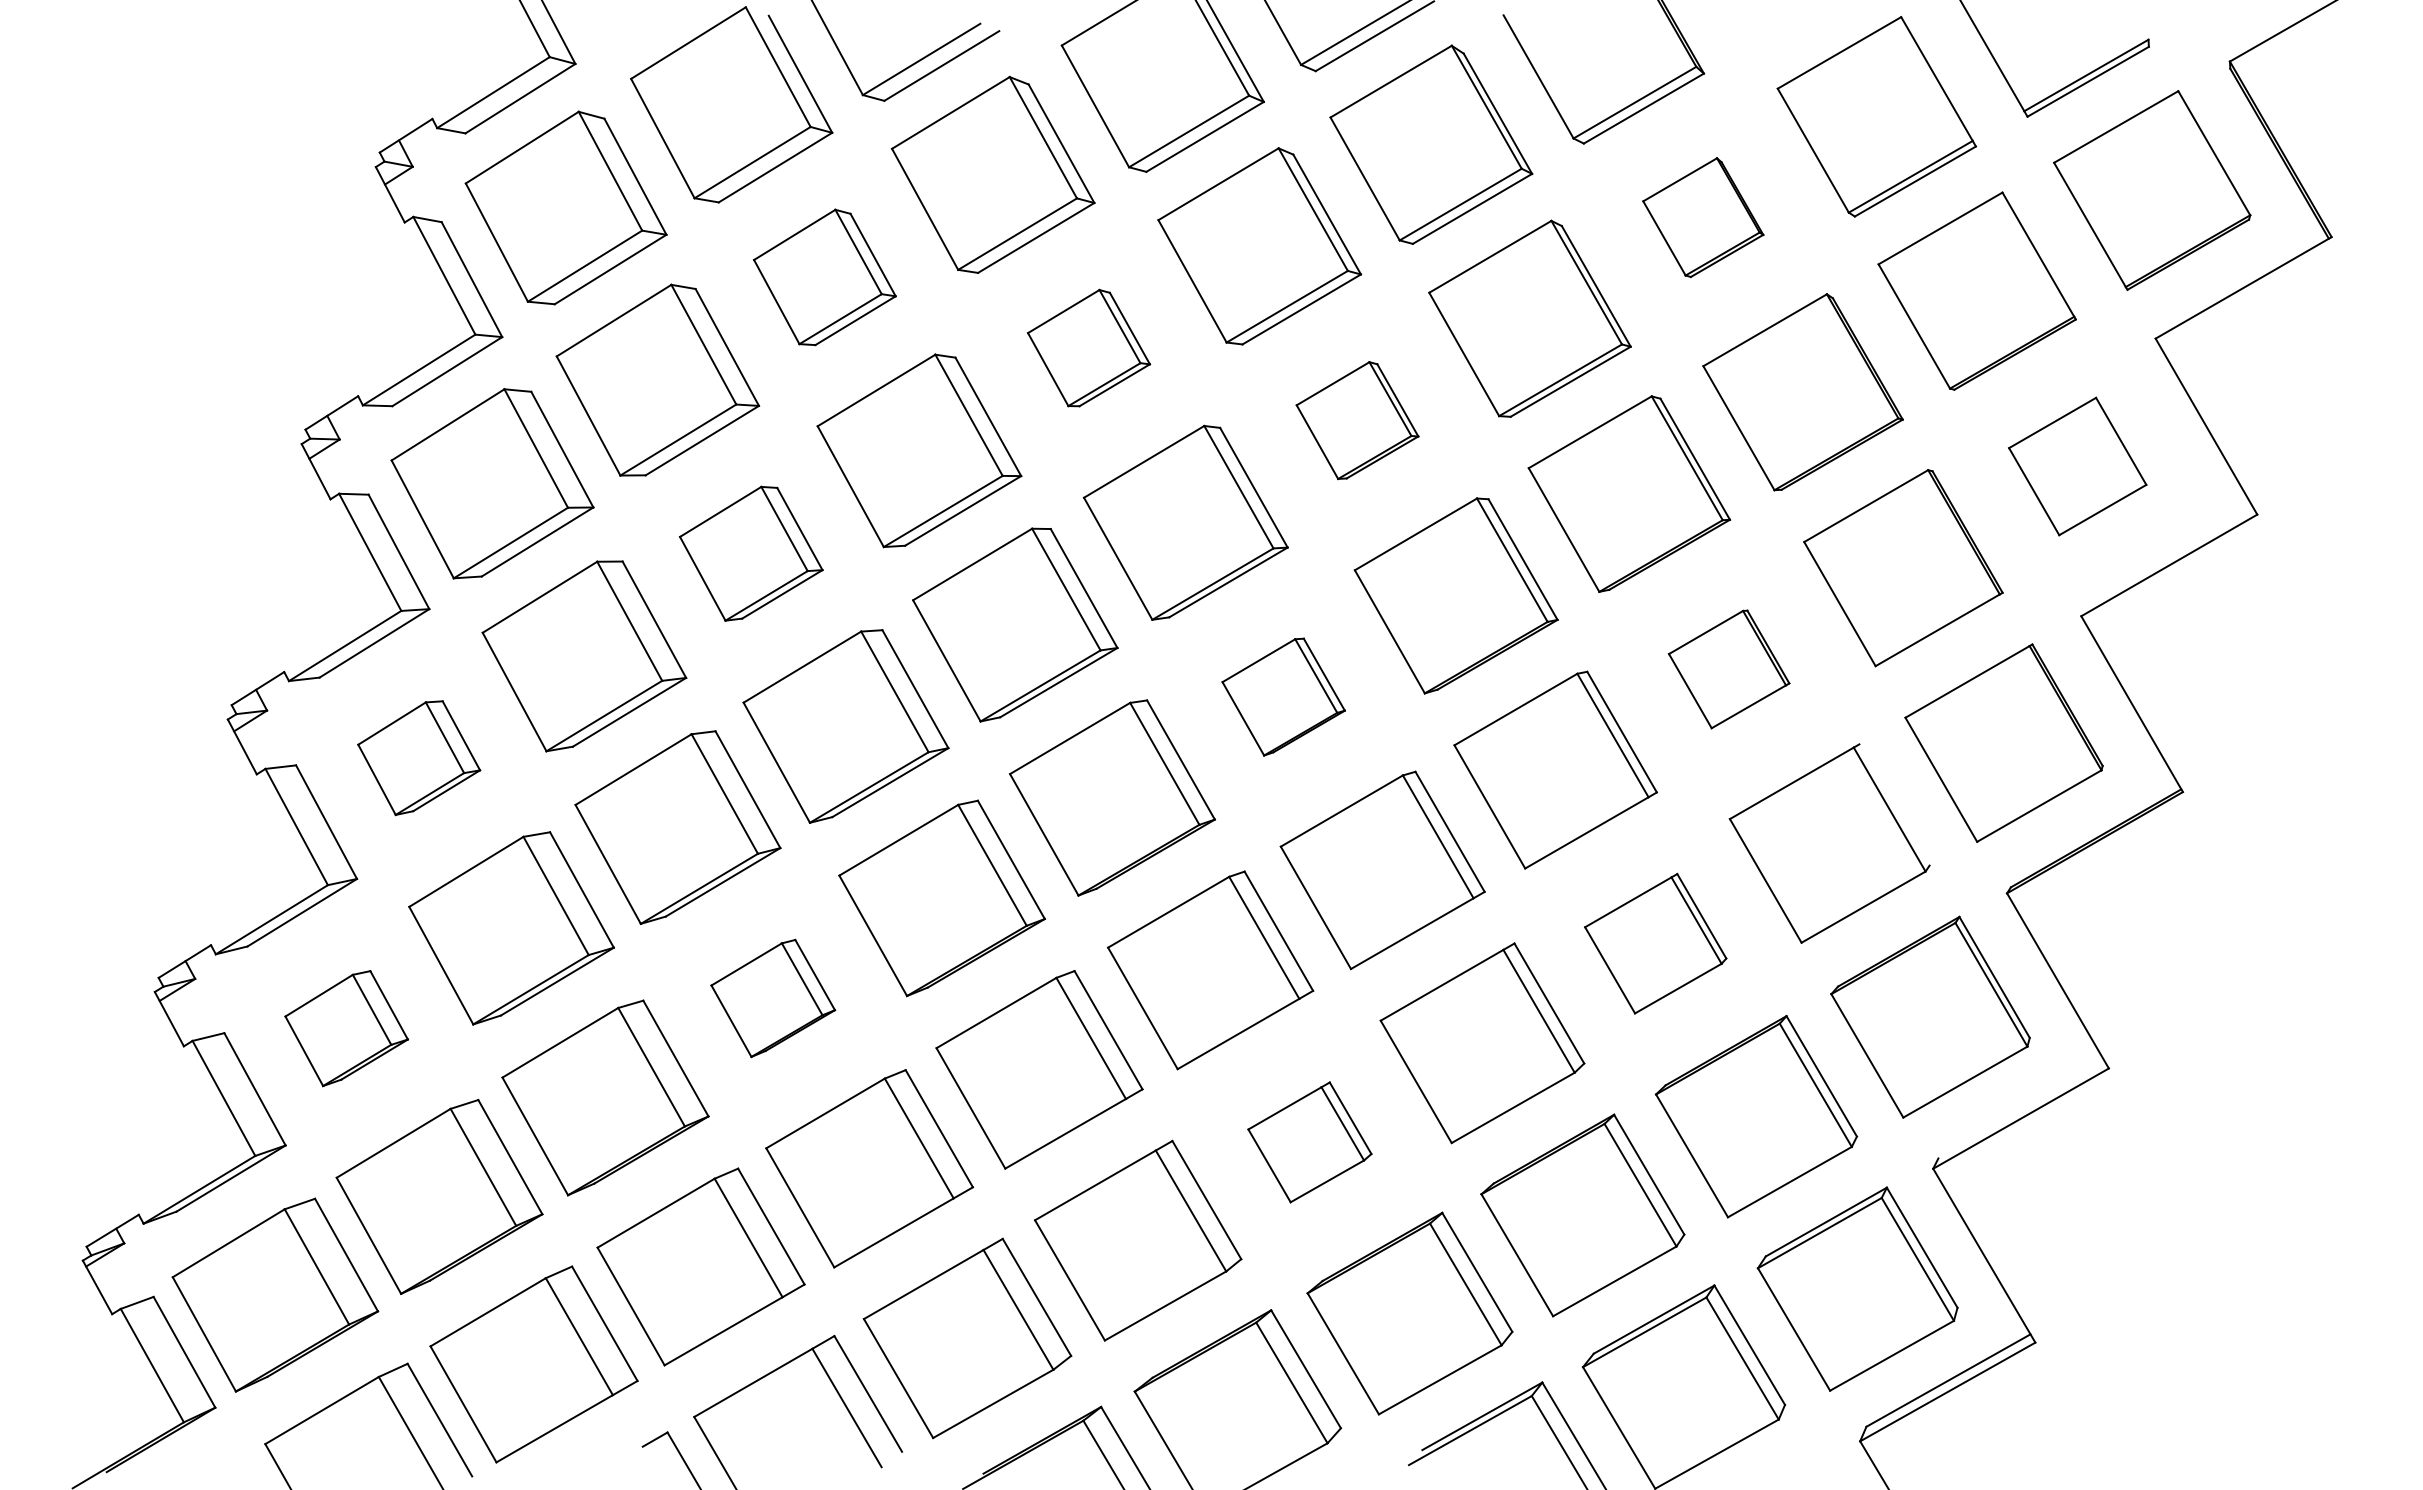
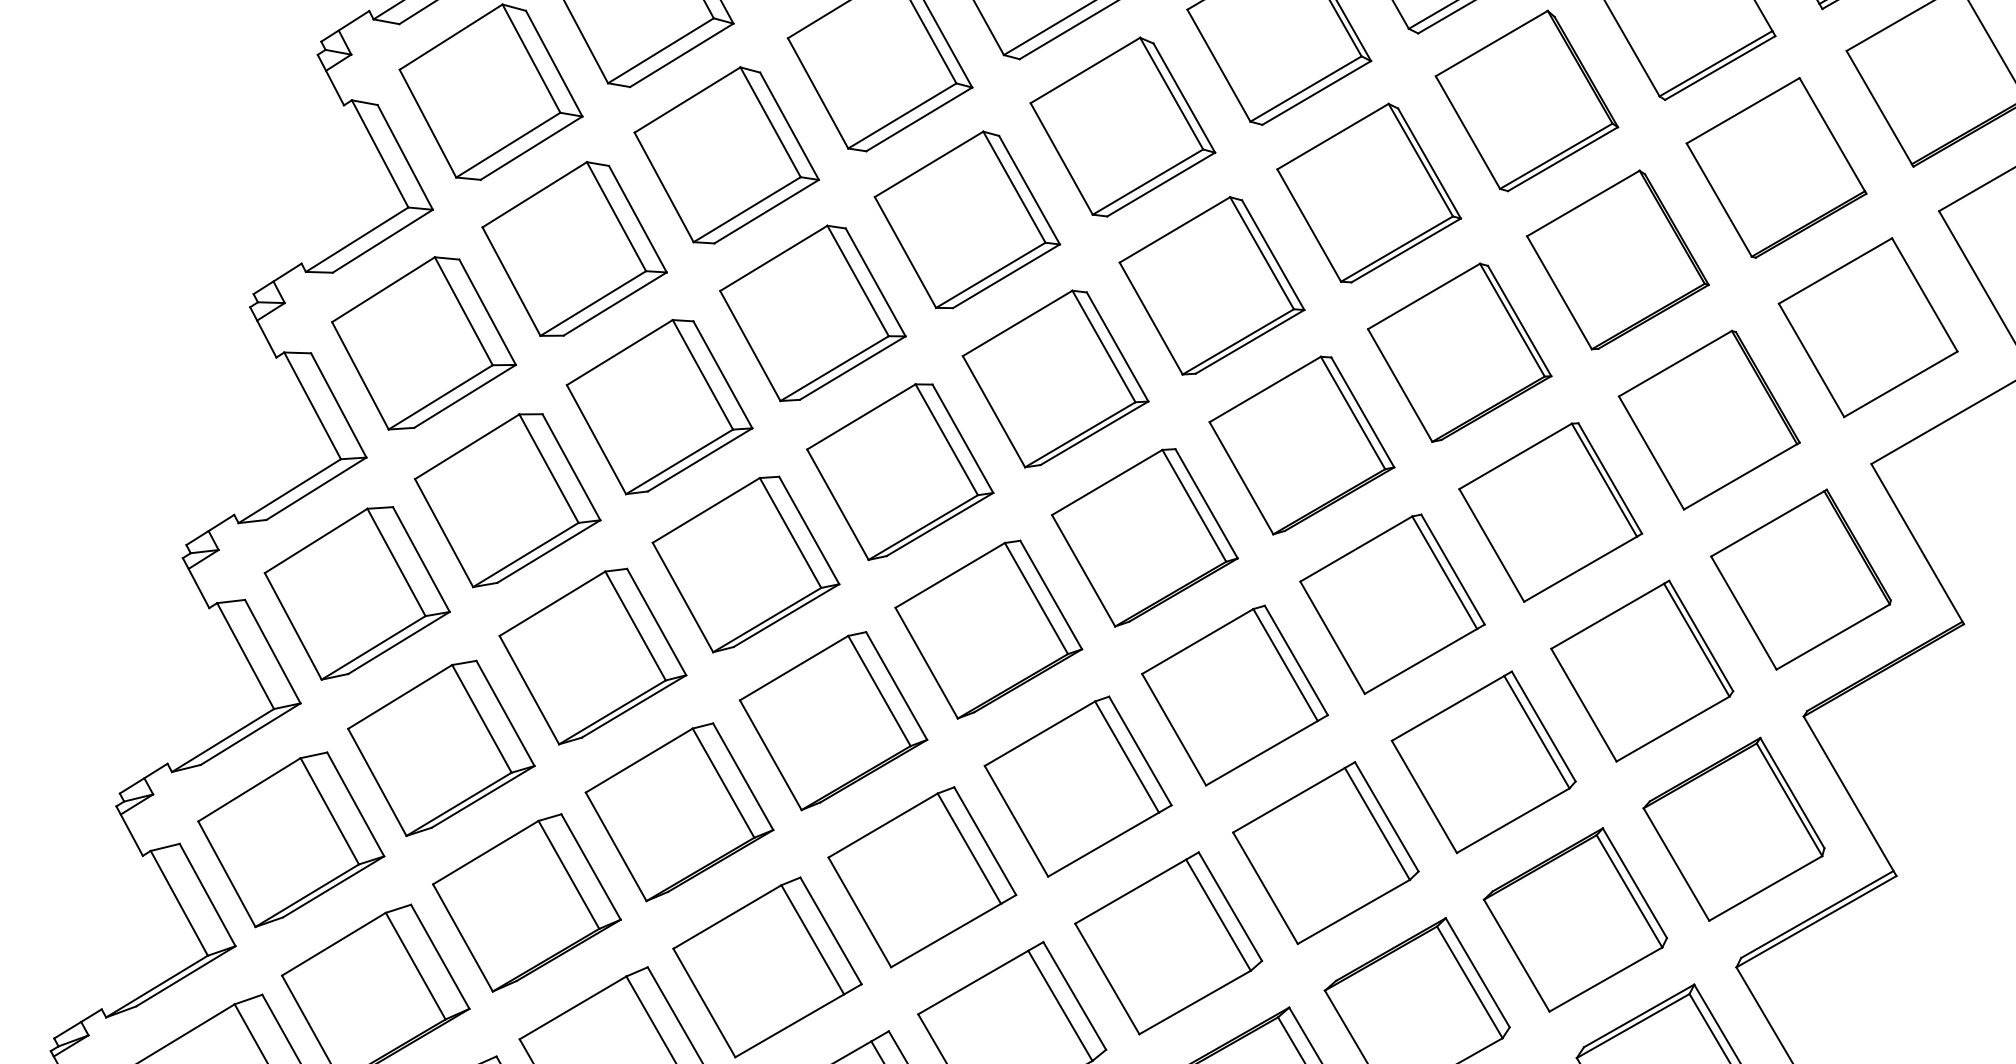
part: (1703, 217) -> (1527, 100), size x1.67
part: (824, 277) -> (726, 155), size x1.43
part: (1088, 347) -> (966, 219), size x1.67
part: (1357, 420) -> (1212, 285), size x1.67
part: (2077, 466) -> (1867, 327), size x1.43
part: (751, 553) -> (659, 406), size x1.43
part: (1728, 669) -> (1549, 512), size x1.67
part: (1283, 696) -> (1144, 537), size x1.67
part: (418, 757) -> (356, 592), size x1.67
line: (1894, 804) -> (1701, 635), added
part: (1655, 943) -> (1483, 762), size x1.43
part: (773, 998) -> (679, 812), size x1.67
part: (346, 1028) -> (290, 839), size x1.67
line: (2021, 1110) -> (1816, 914), added
part: (1309, 1142) -> (1168, 943), size x1.67

